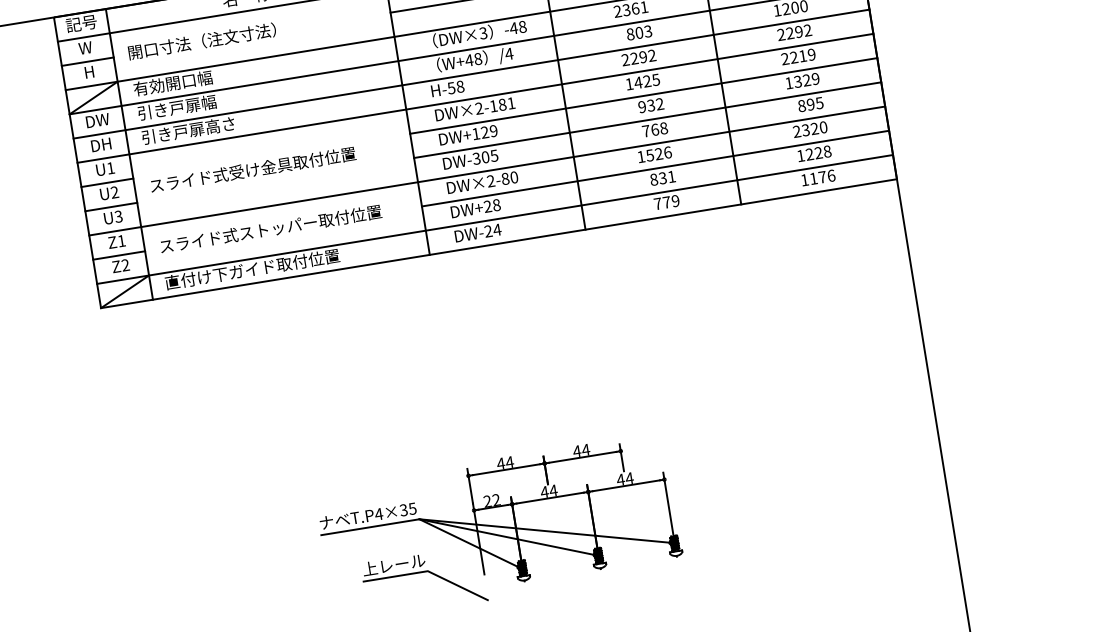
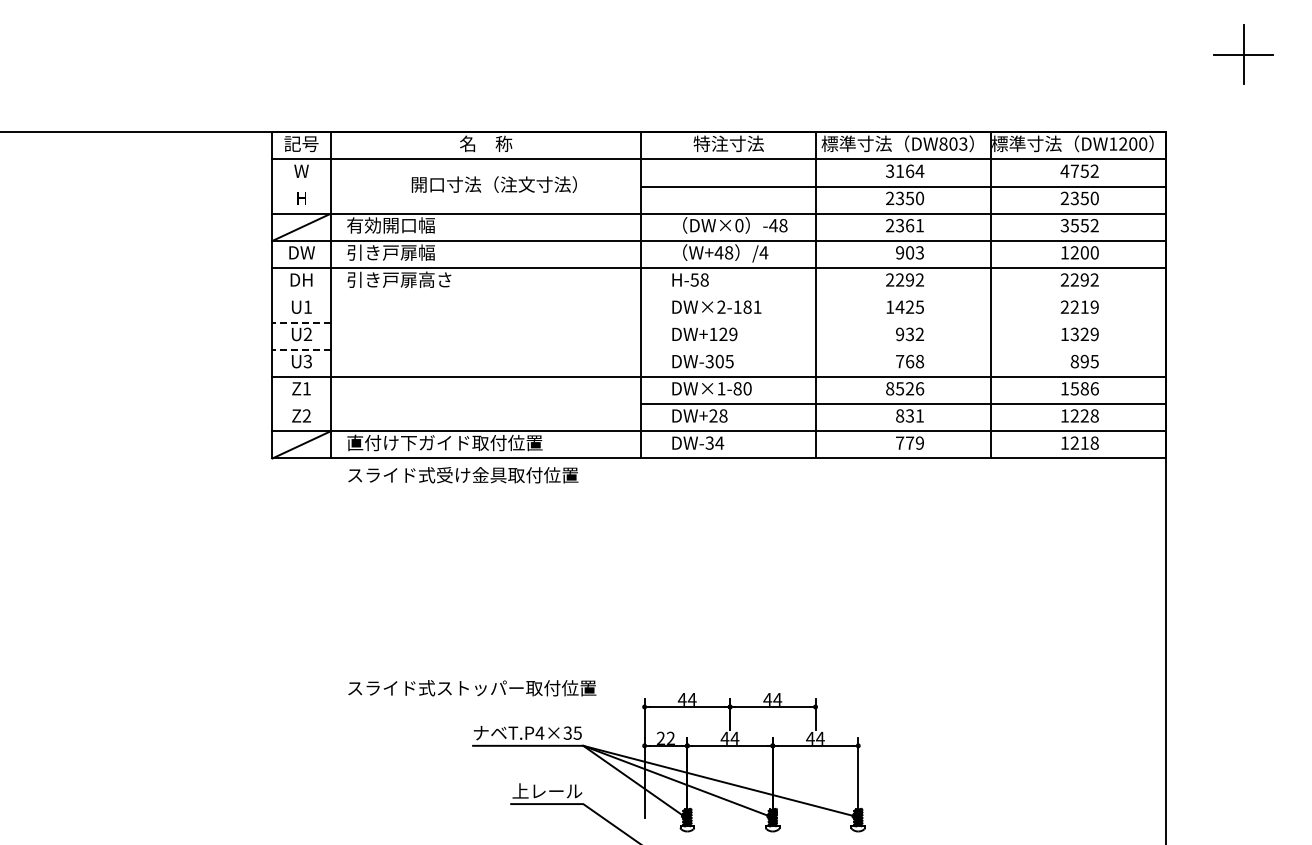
text: (483, 33) -> (739, 225), DW×3 -> DW×0
text: (630, 34) -> (900, 252), 803 -> 903
text: (201, 41) -> (493, 184), moved
line: (87, 61) -> (301, 186), removed
line: (643, 95) -> (903, 322), removed
line: (474, 98) -> (718, 295), removed
line: (647, 119) -> (903, 349), removed
text: (809, 129) -> (1079, 388), 2320 -> 1586
text: (641, 156) -> (890, 388), 1526 -> 8526
text: (253, 170) -> (463, 475), moved
text: (822, 176) -> (1084, 442), 1176 -> 1218
text: (491, 180) -> (721, 388), DW×2-80 -> DW×1-80
line: (107, 182) -> (301, 322), solid -> dashed
line: (111, 206) -> (301, 349), solid -> dashed
text: (271, 229) -> (472, 688), moved
text: (488, 231) -> (709, 443), DW-24 -> DW-34
line: (119, 255) -> (301, 404), removed

